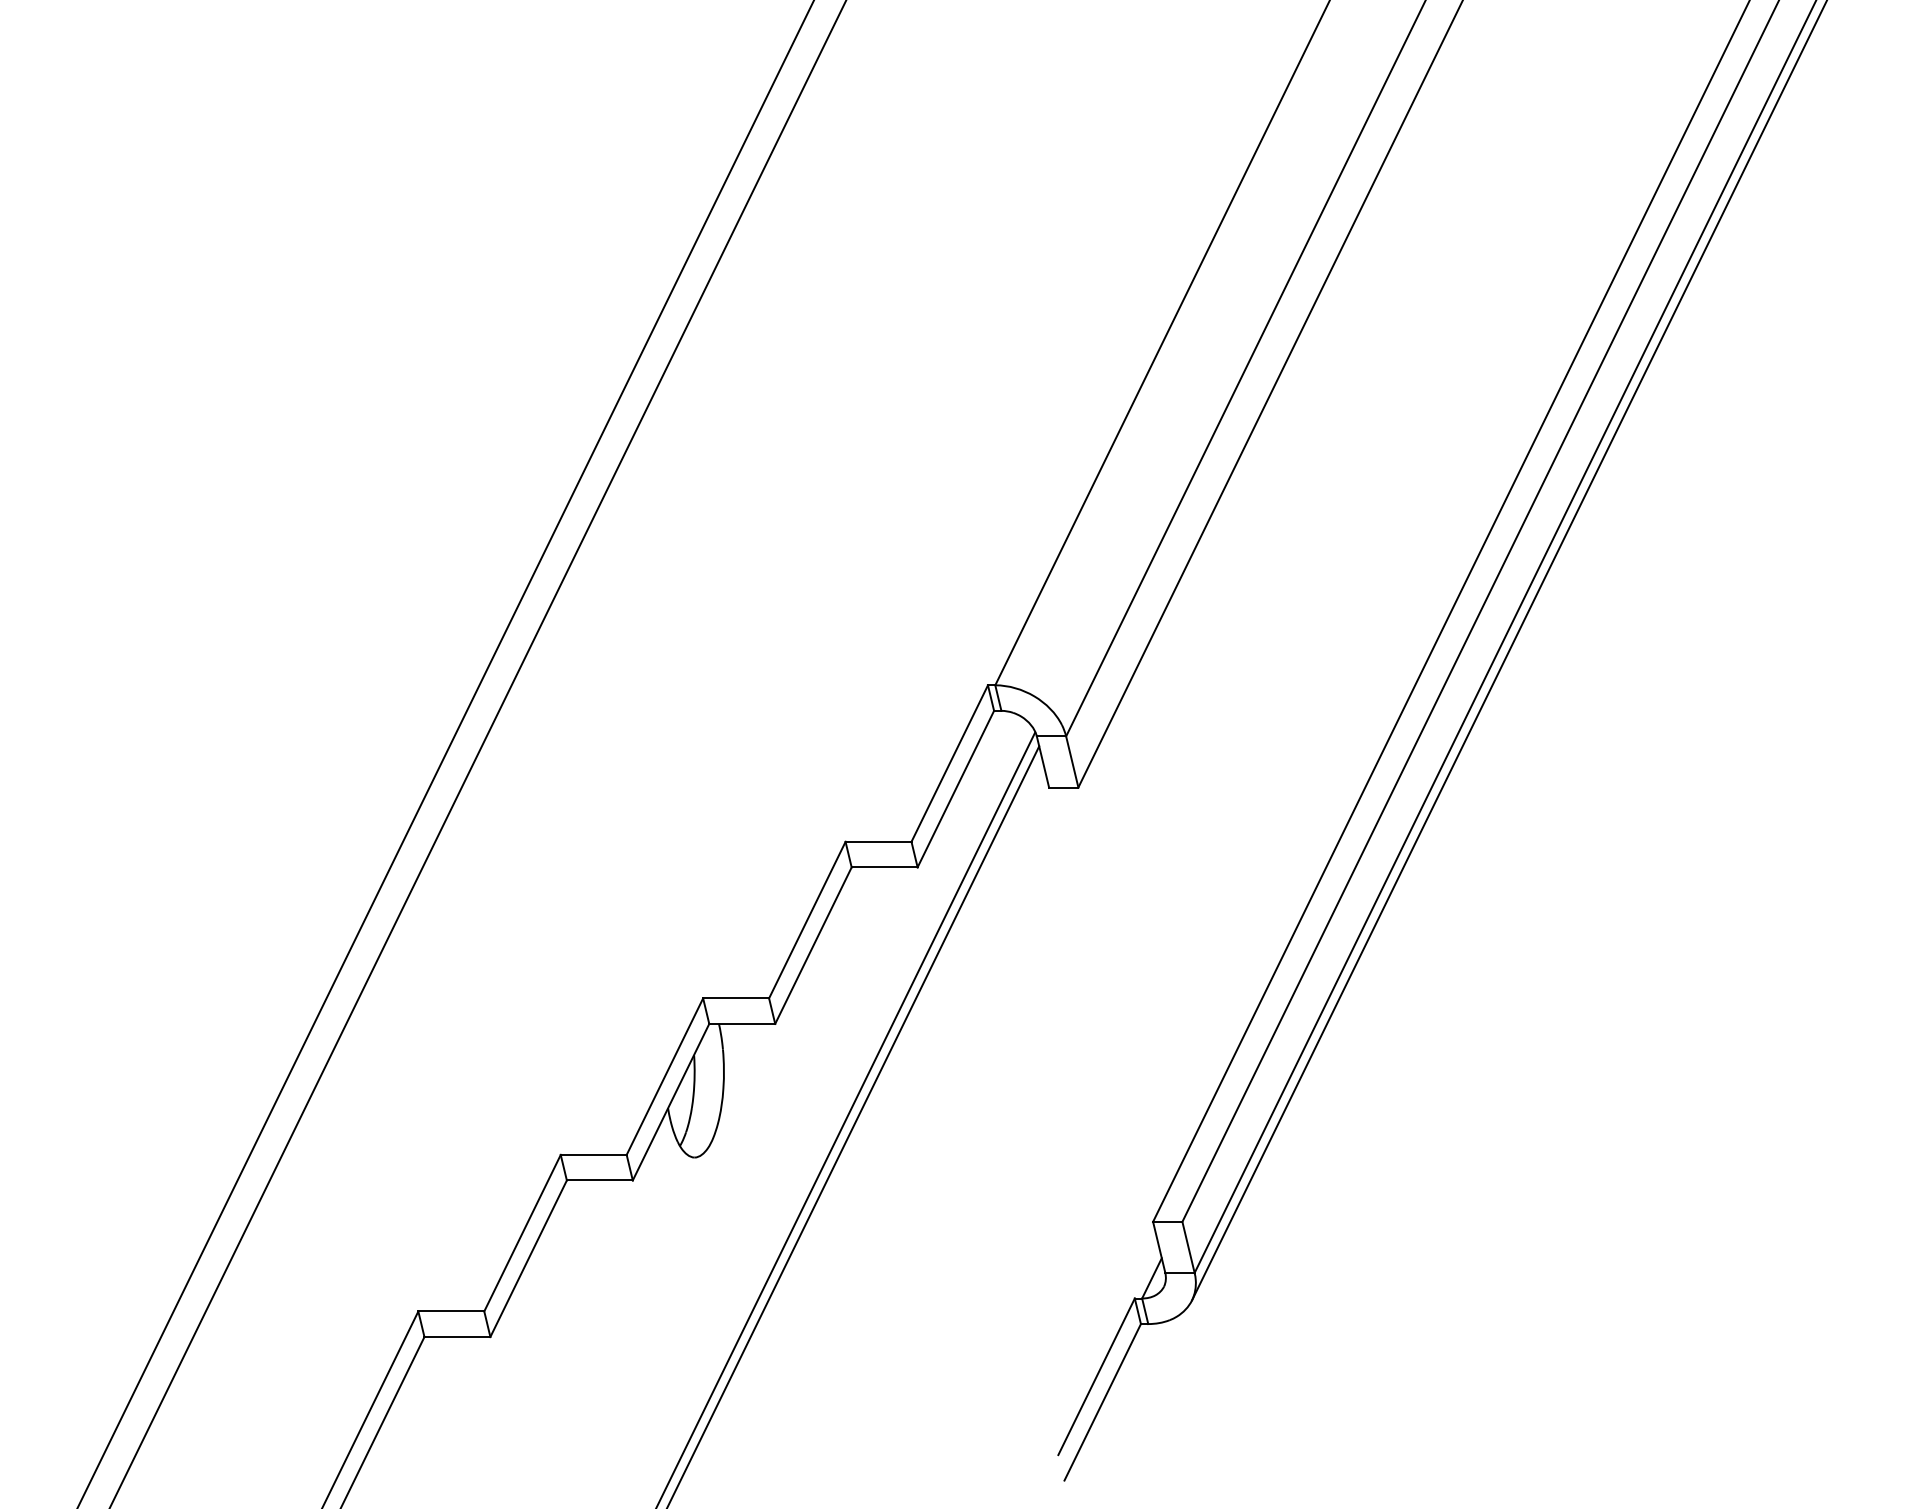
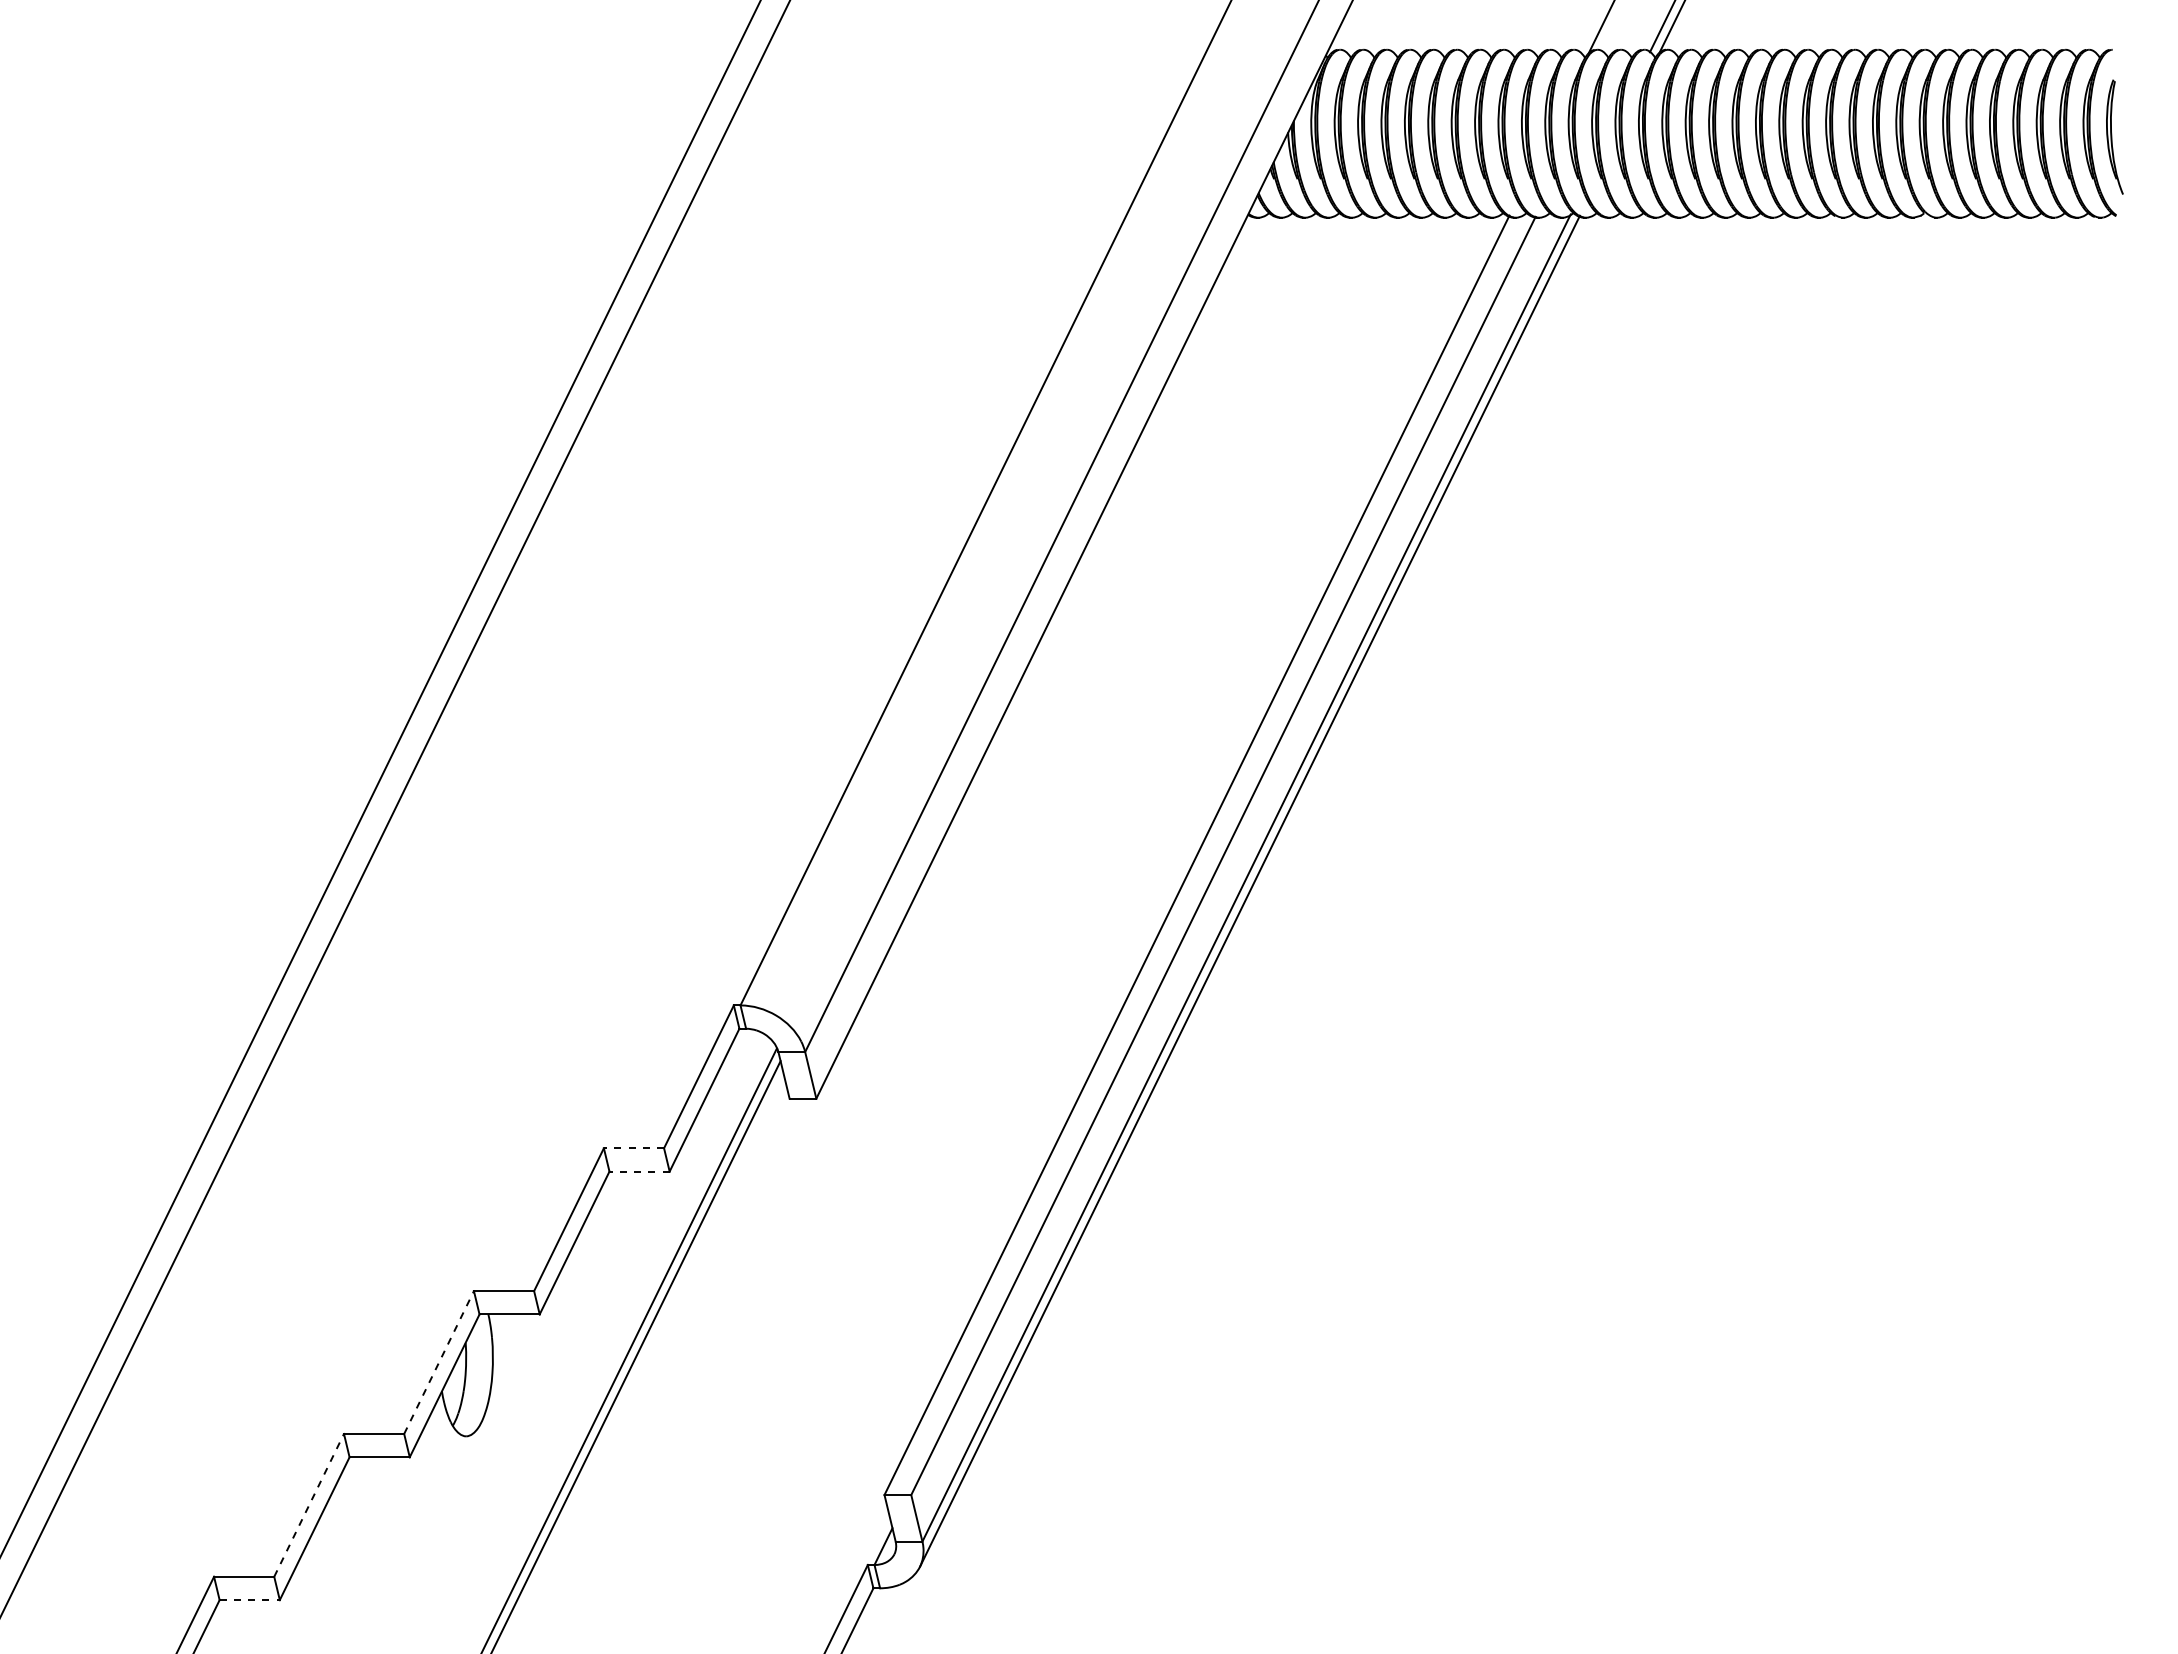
line: (878, 842) -> (633, 1148), solid -> dashed
line: (884, 867) -> (639, 1171), solid -> dashed
line: (665, 1076) -> (439, 1362), solid -> dashed
line: (522, 1232) -> (309, 1504), solid -> dashed
line: (458, 1337) -> (250, 1600), solid -> dashed

